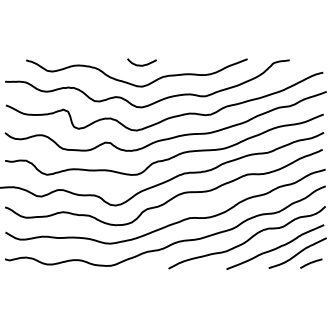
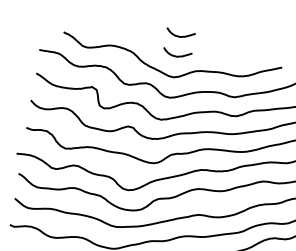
curve: (141, 44) -> (179, 35), added

